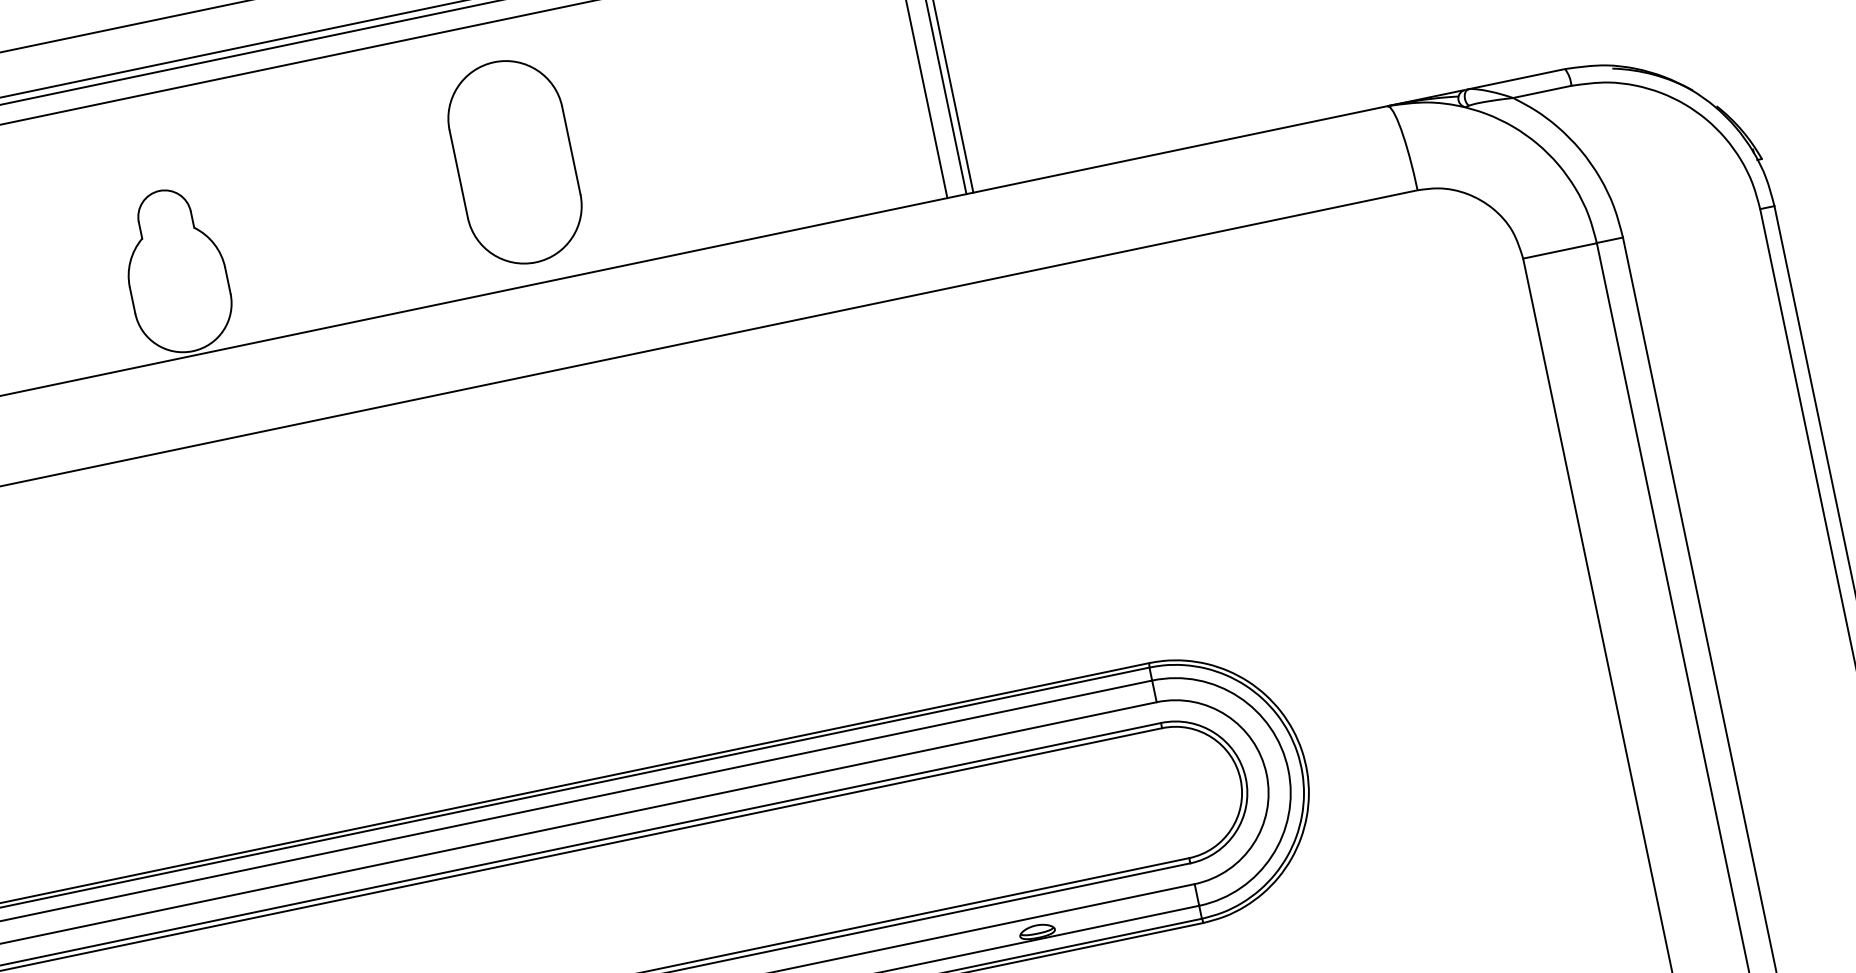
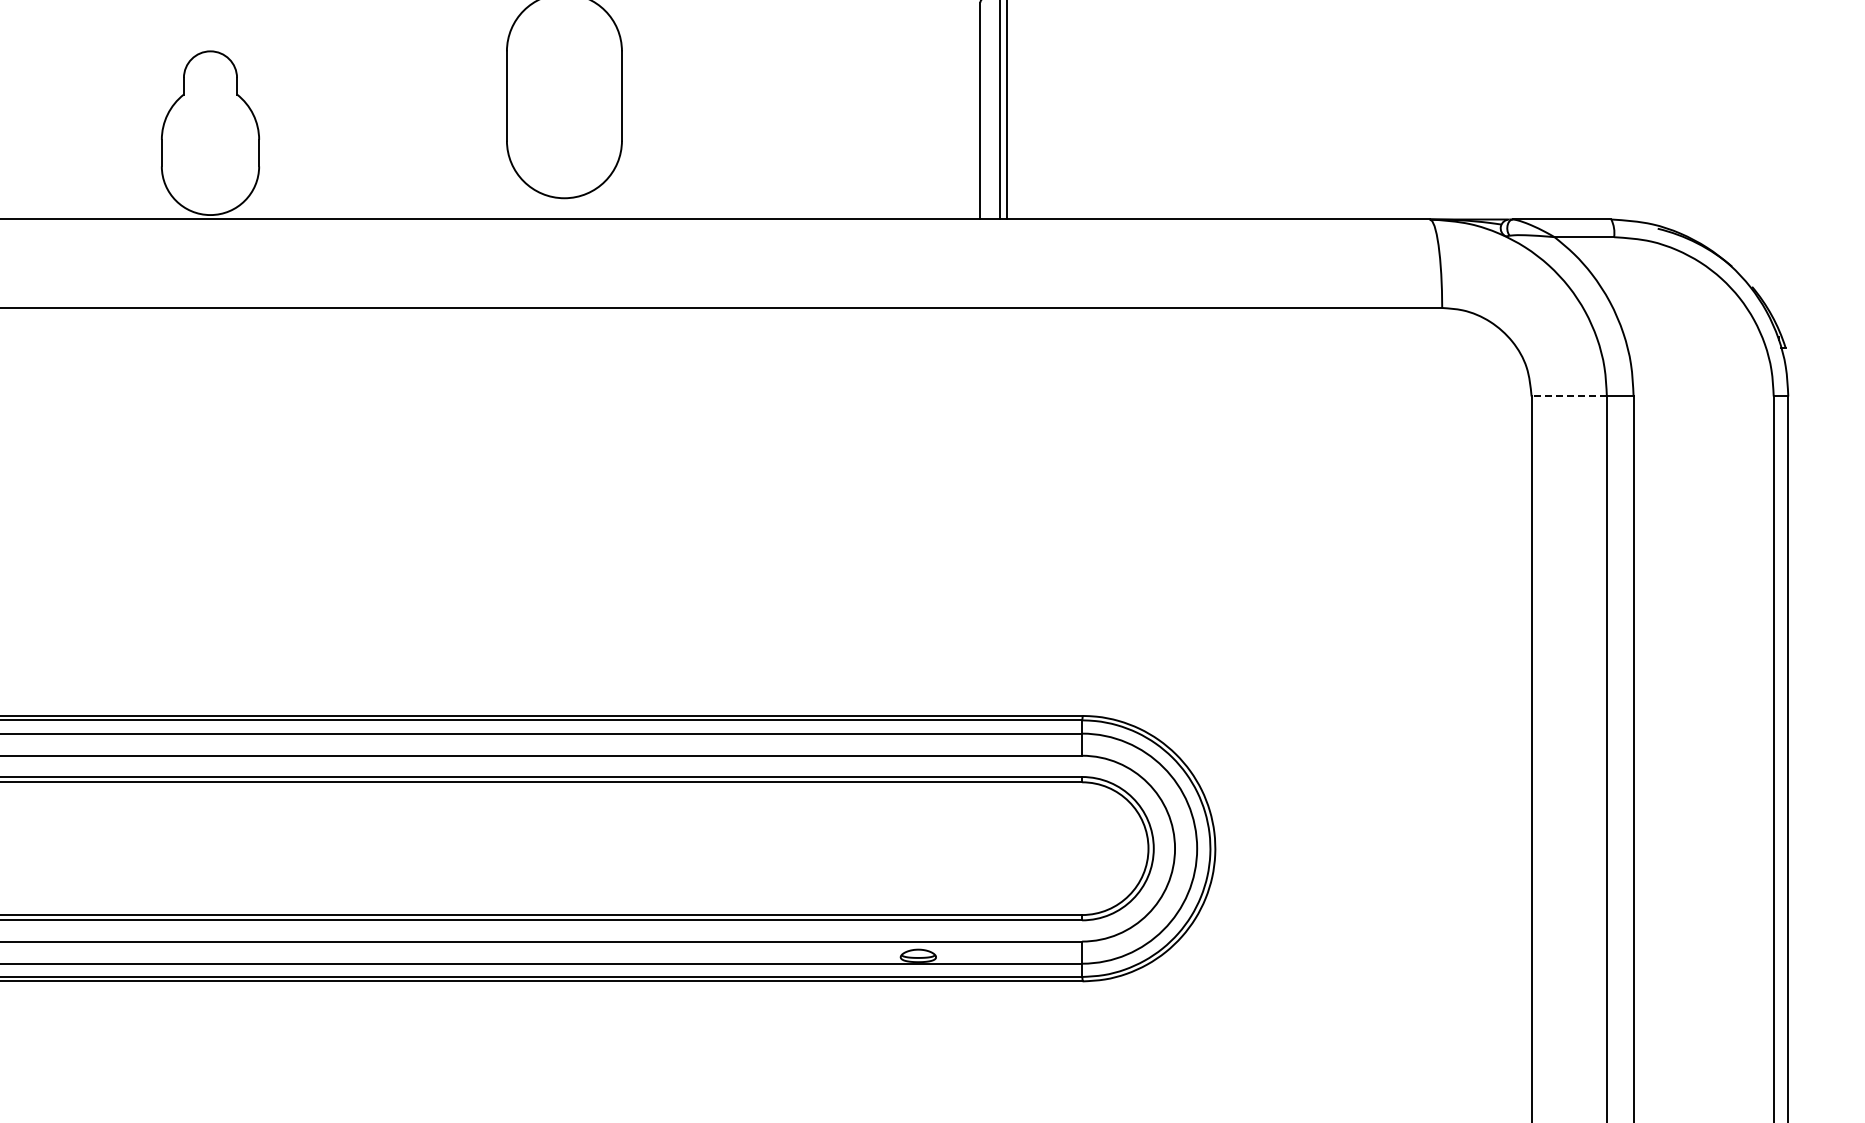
line: (1560, 250) -> (1569, 396), solid -> dashed

